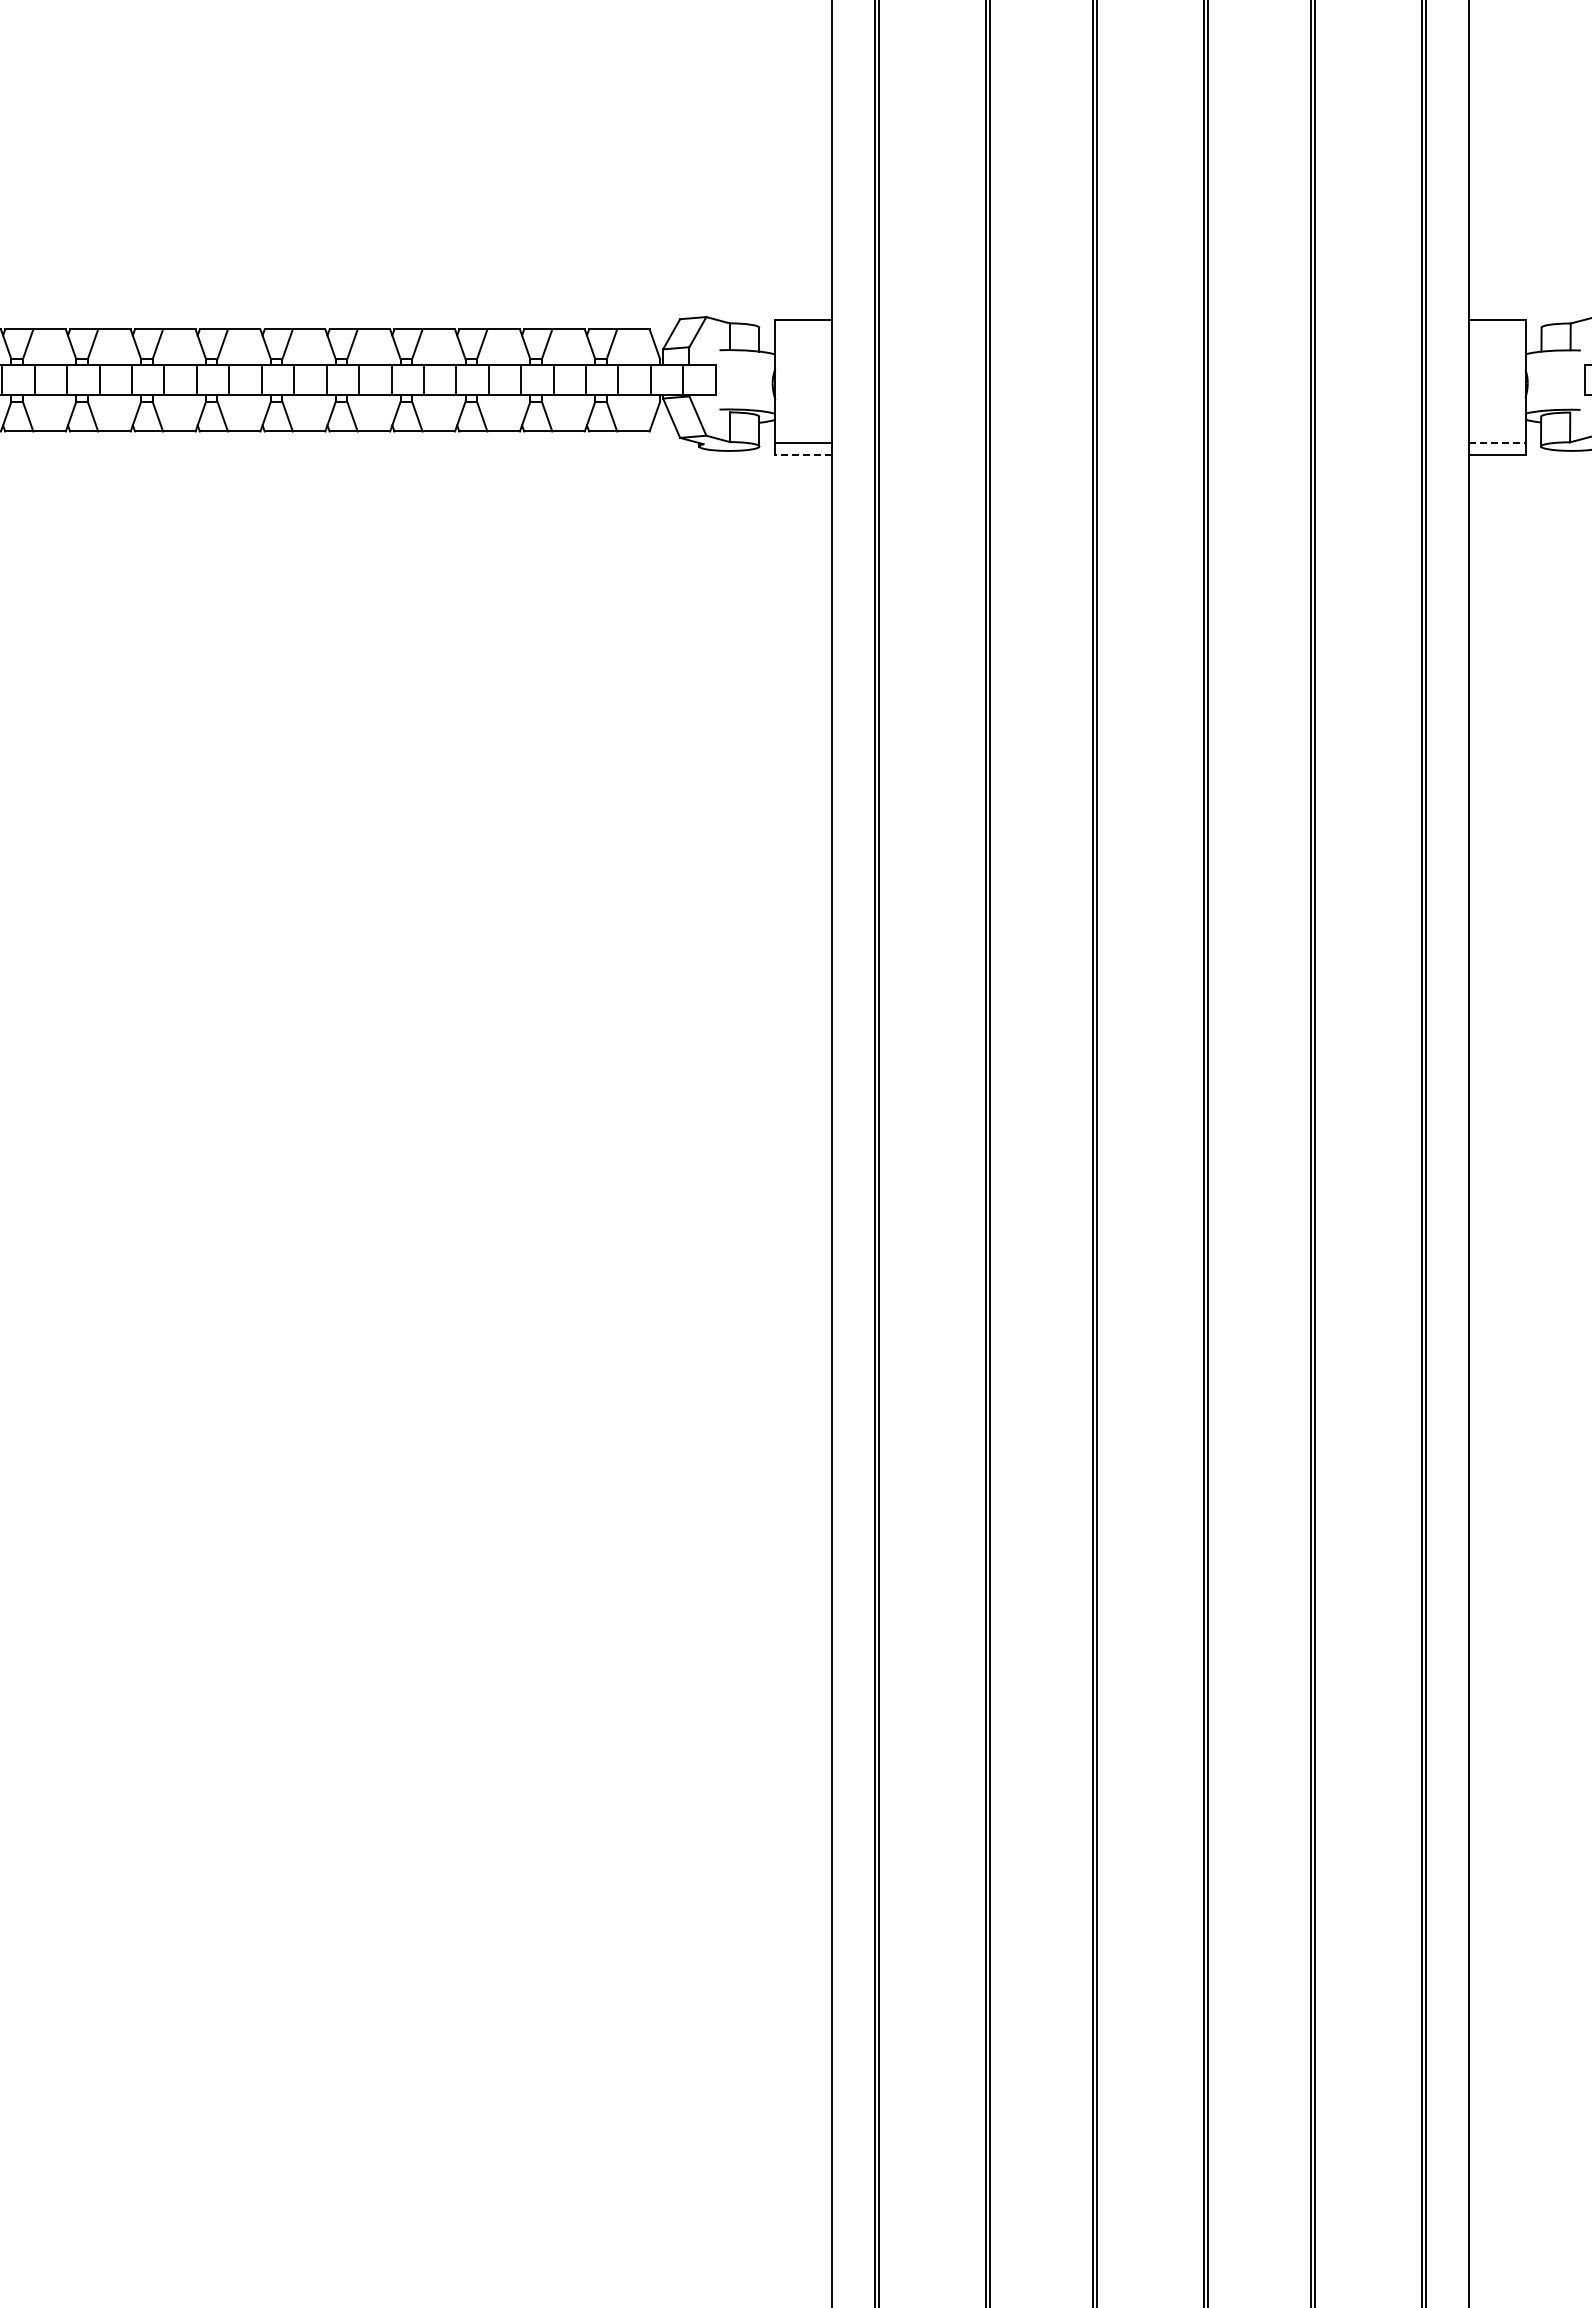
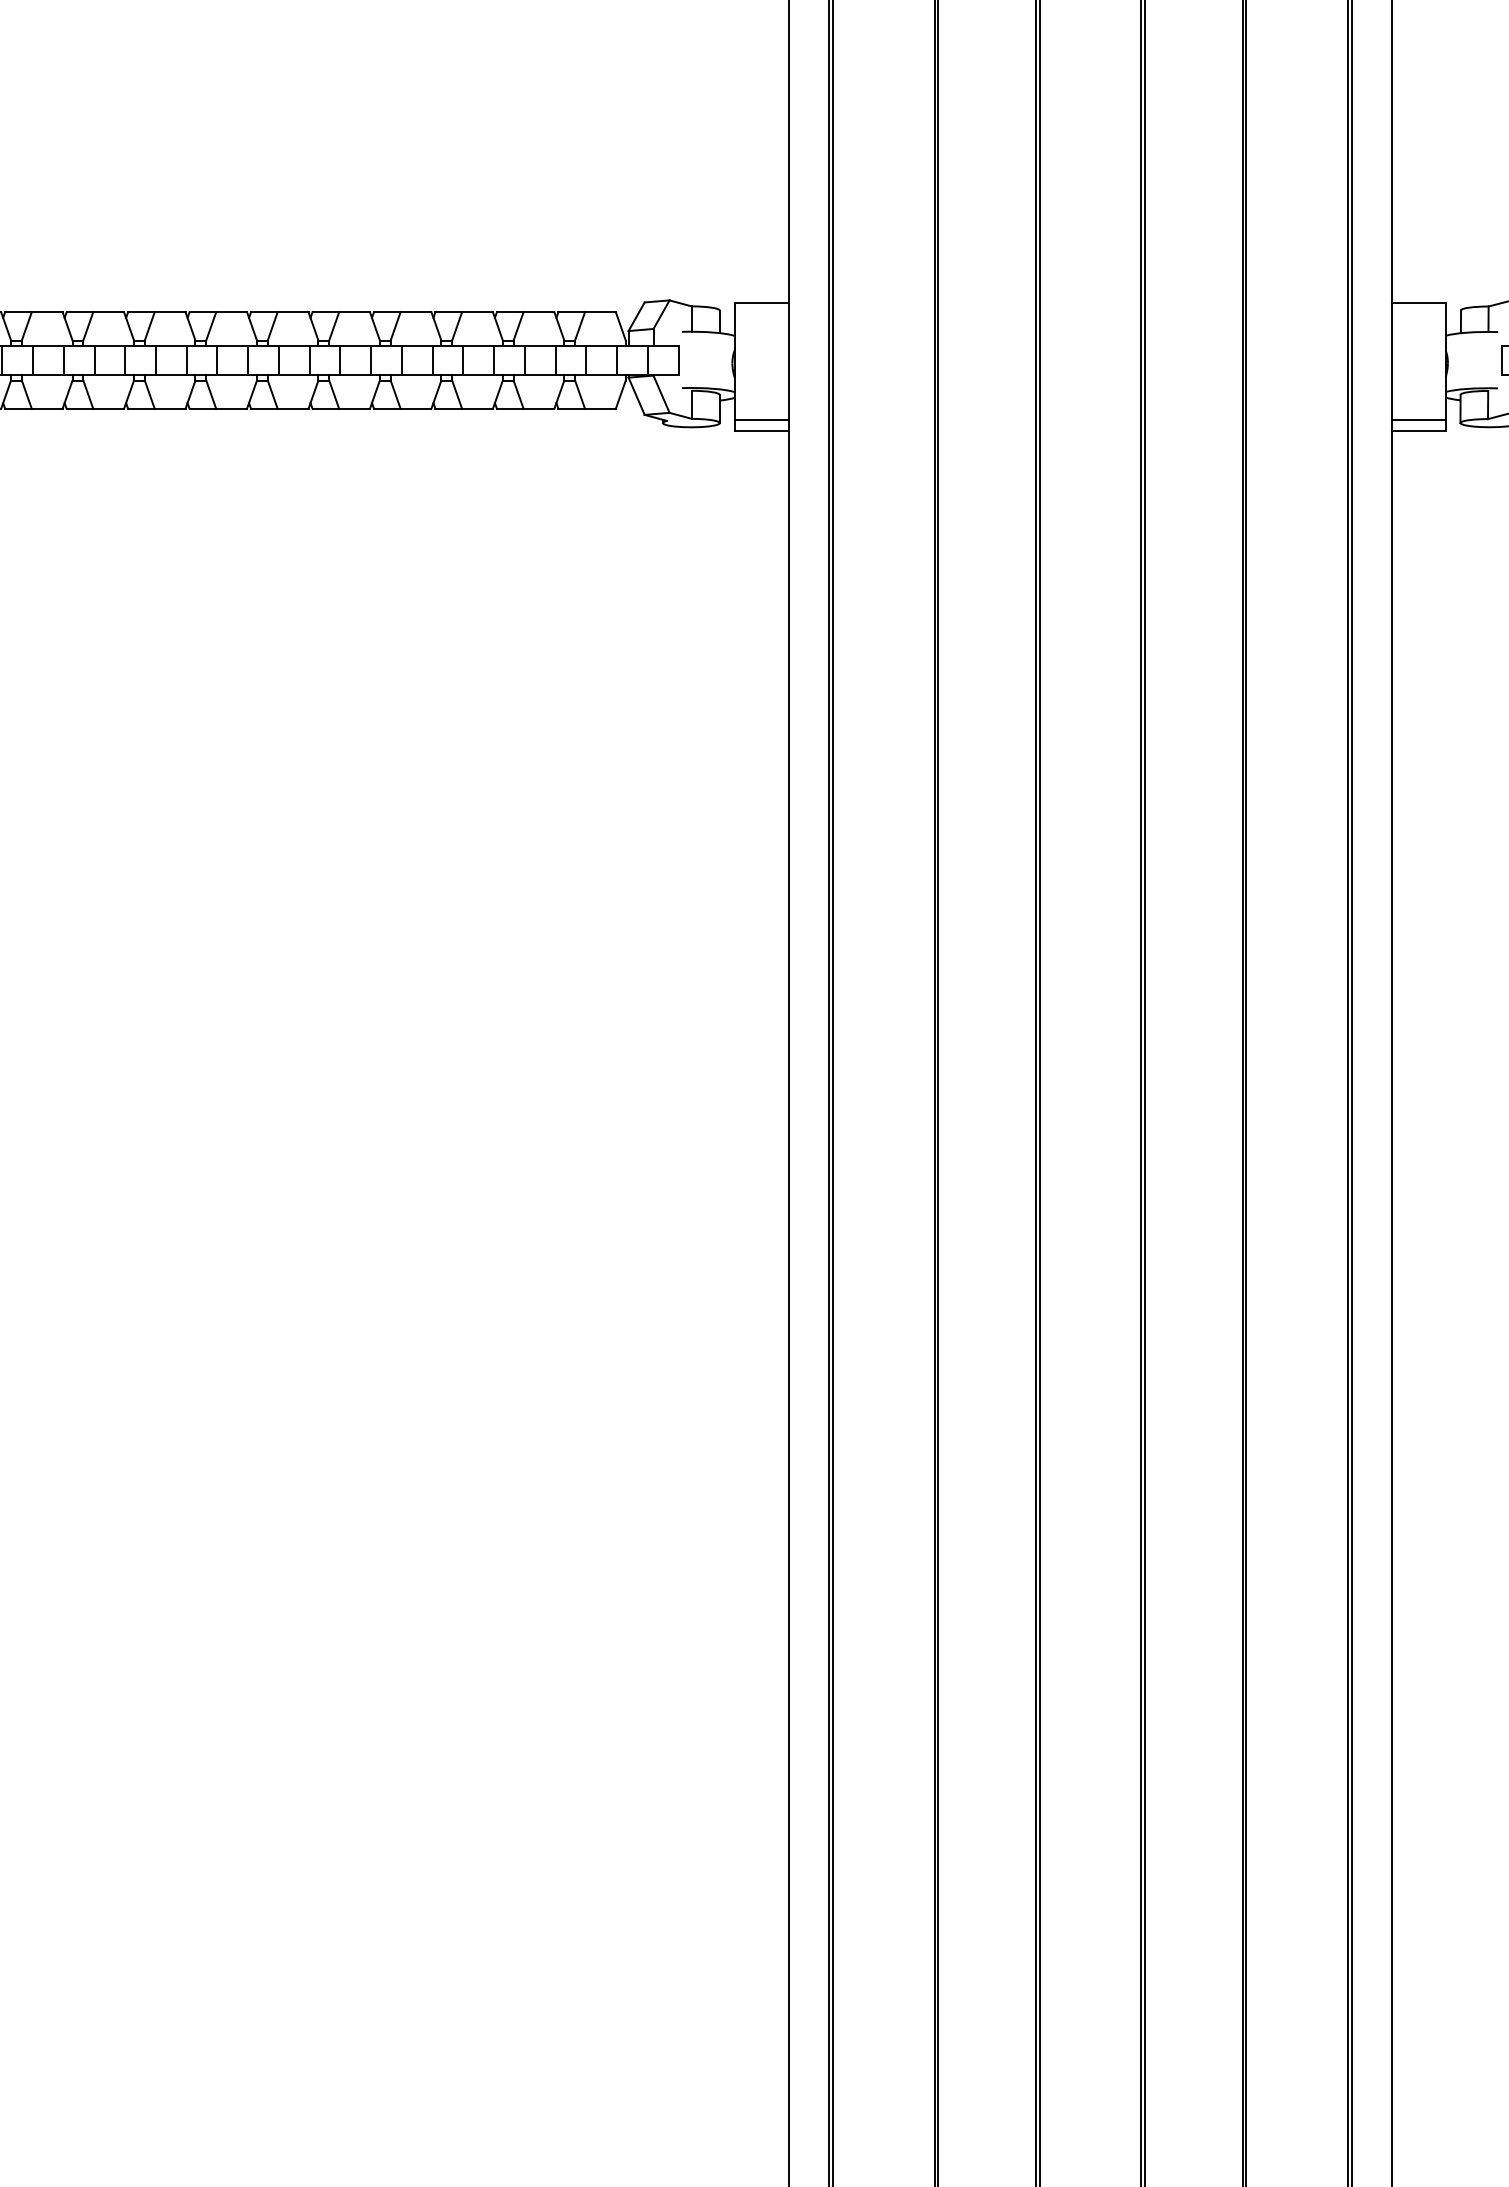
line: (1497, 443) -> (1419, 420), dashed -> solid
line: (803, 454) -> (761, 430), dashed -> solid

